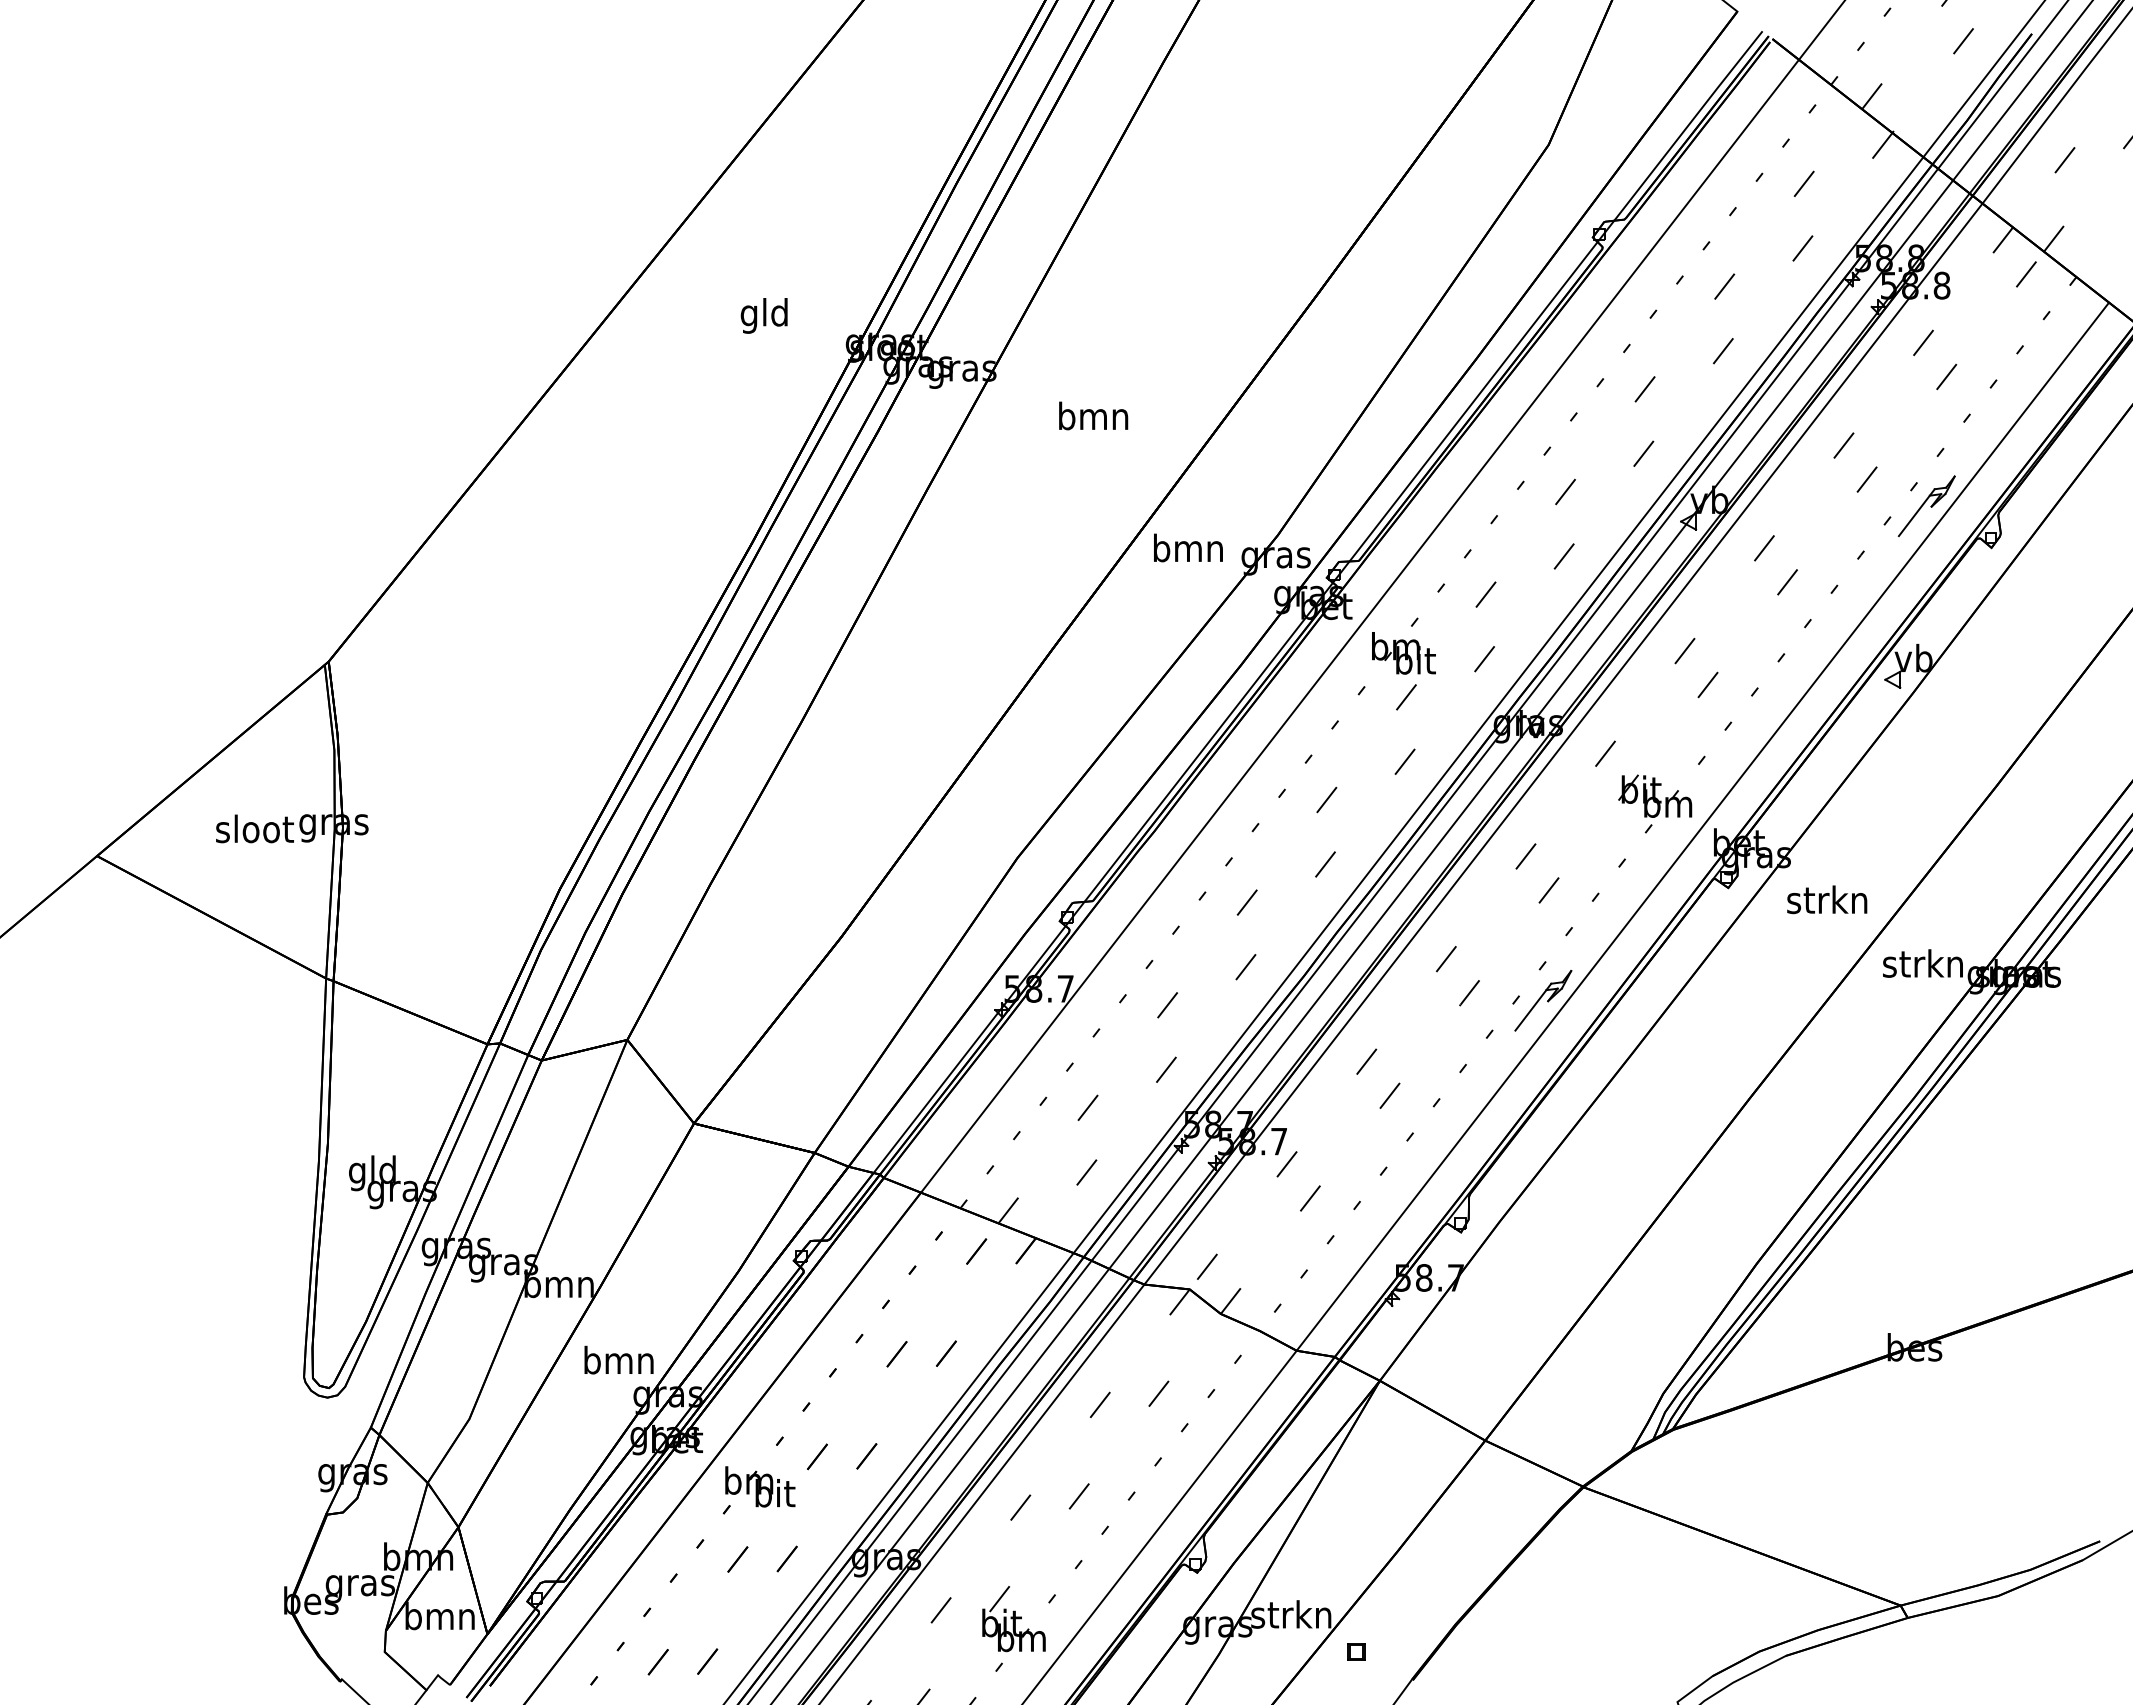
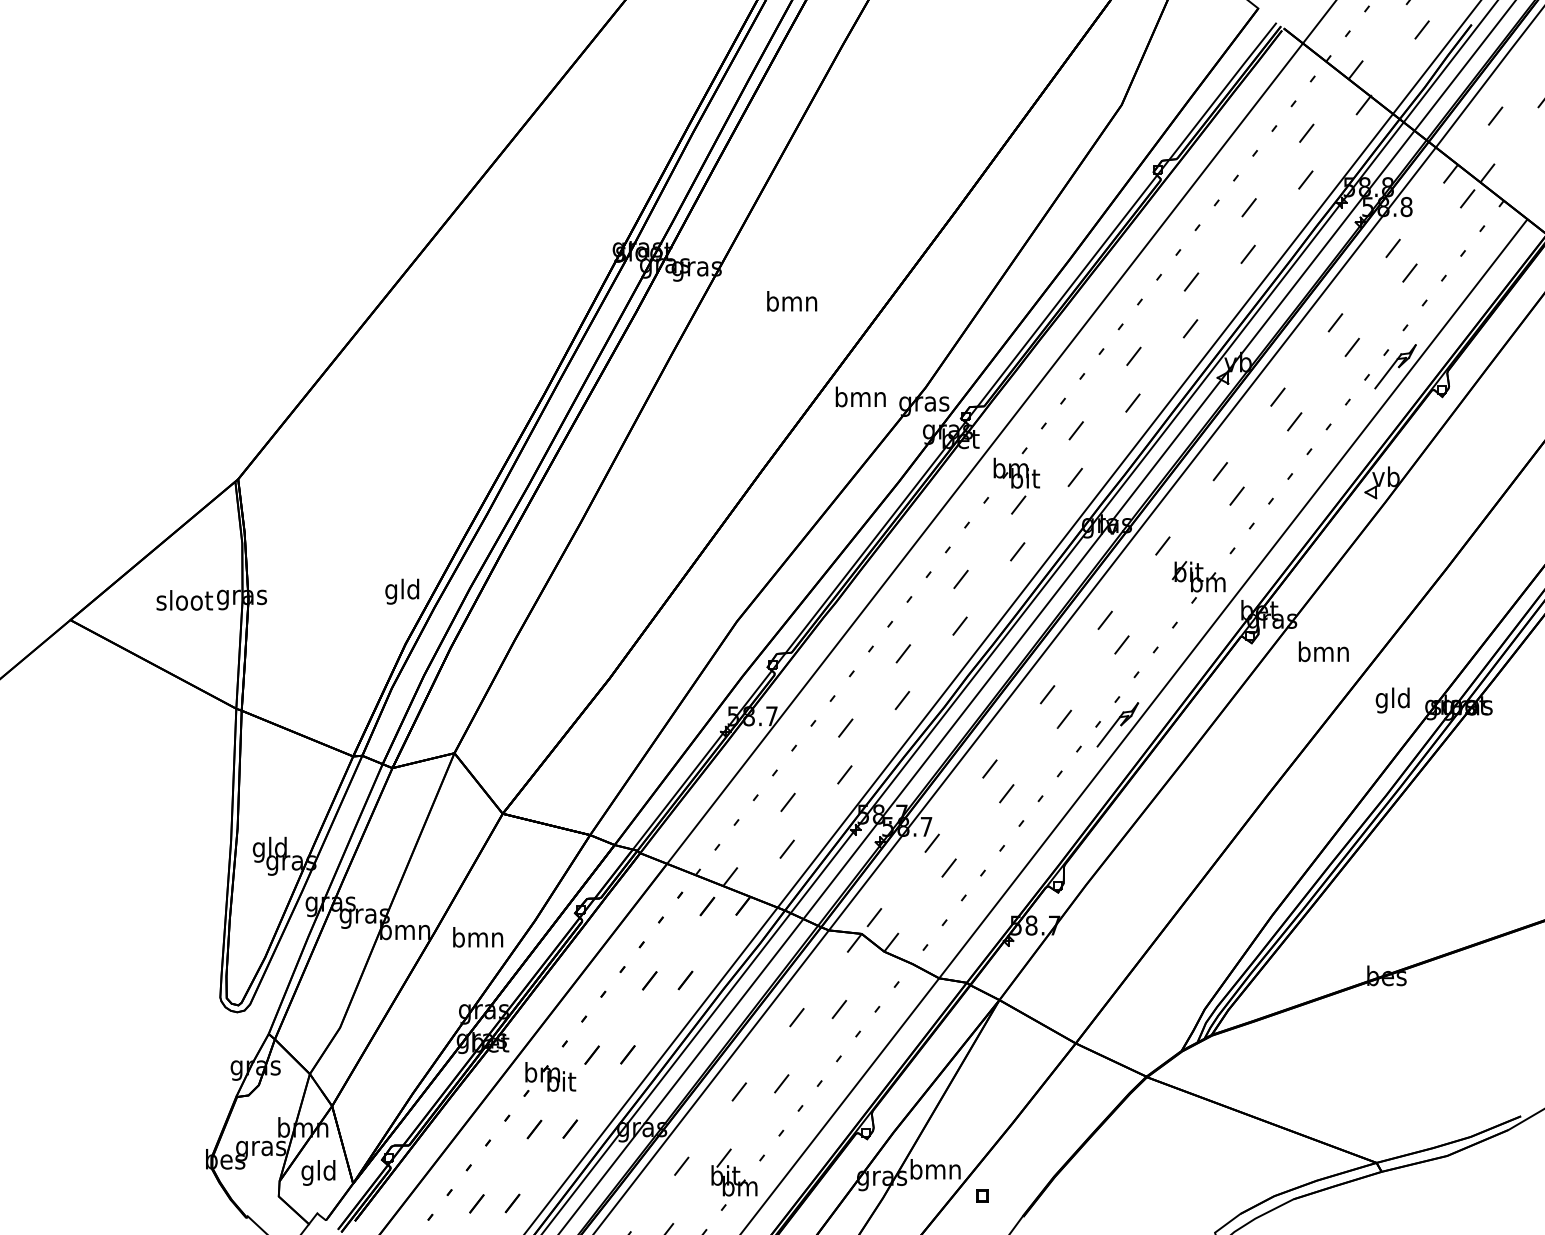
text: (763, 315) -> (401, 591), moved
text: (1827, 899) -> (1323, 651), strkn -> bmn
text: (1922, 967) -> (1392, 700), strkn -> gld
text: (618, 1359) -> (477, 936), moved
text: (1291, 1614) -> (935, 1169), strkn -> bmn
text: (439, 1619) -> (318, 1172), bmn -> gld

